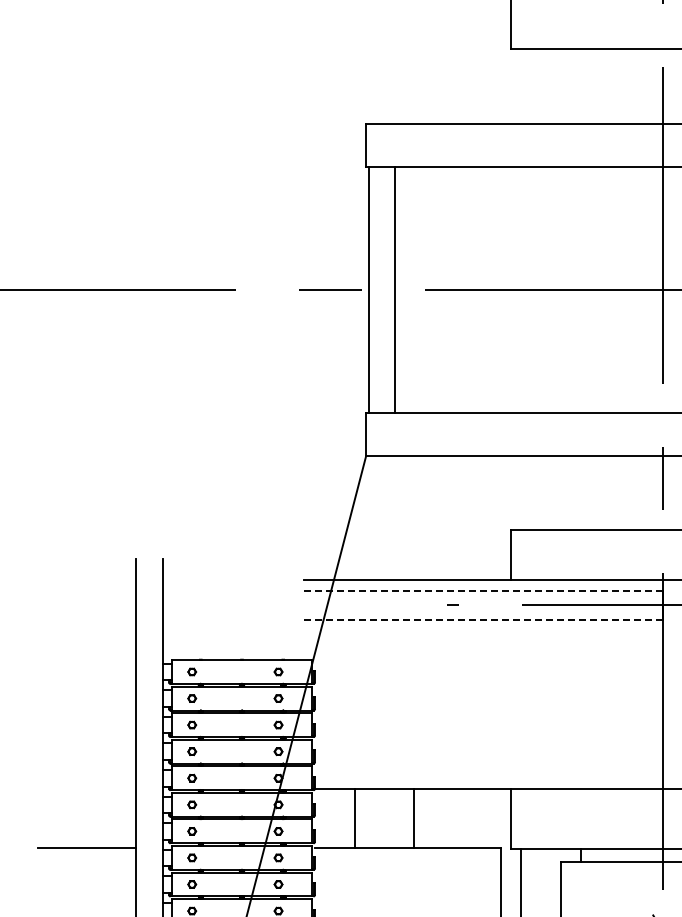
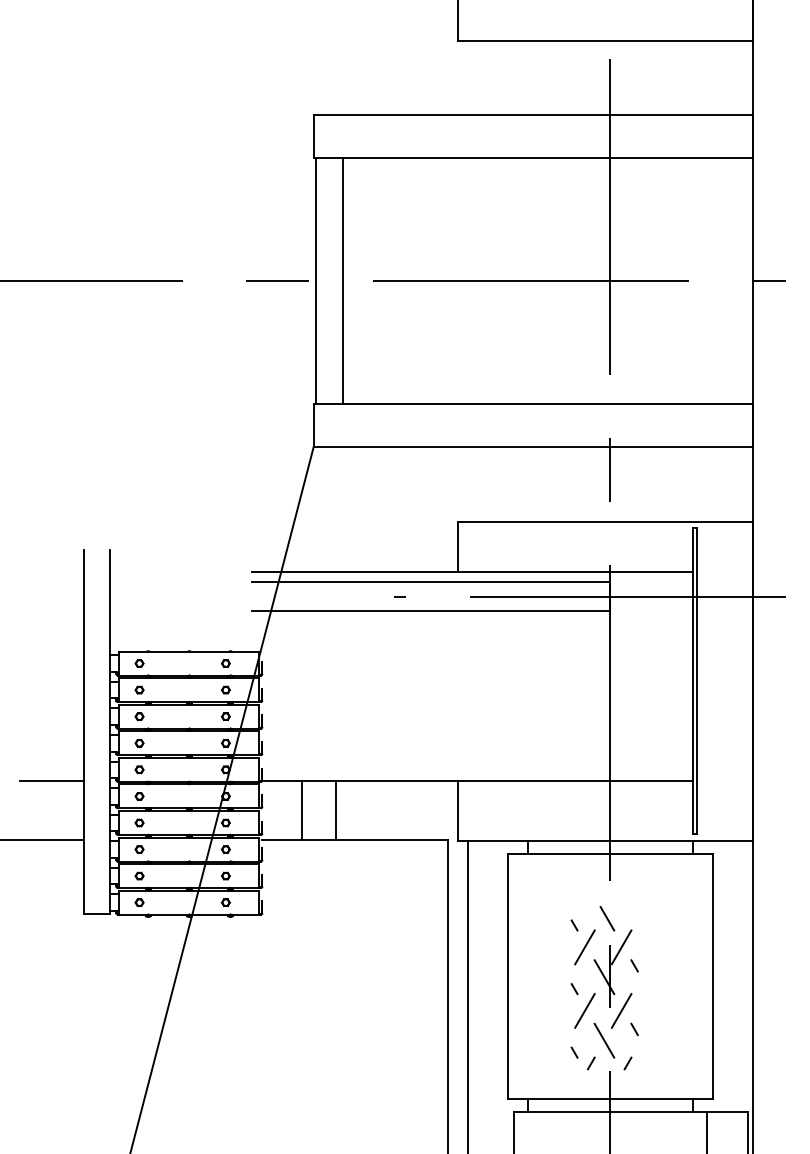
line: (484, 590) -> (431, 582), dashed -> solid
line: (484, 619) -> (431, 611), dashed -> solid
line: (104, 788) -> (51, 780), added
line: (414, 817) -> (335, 809), moved

